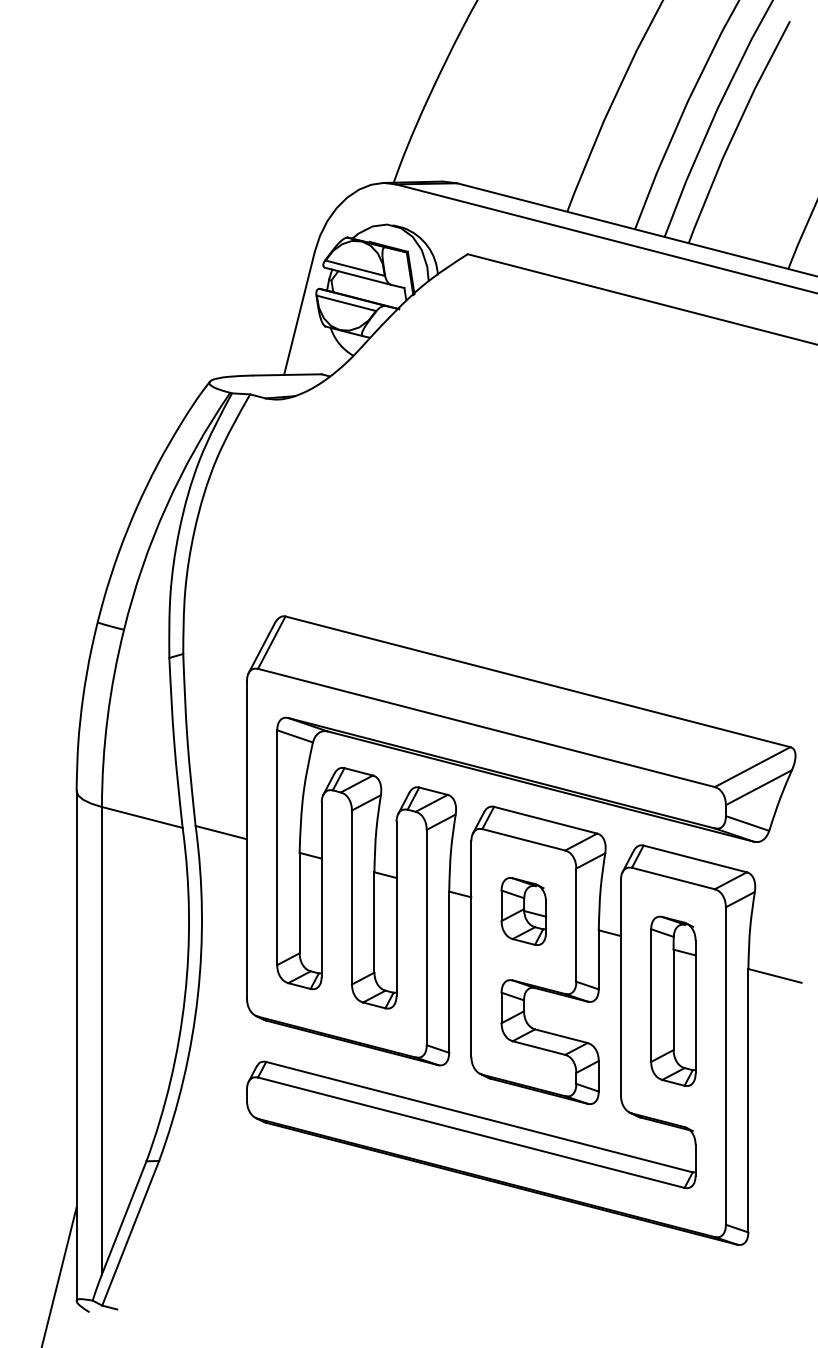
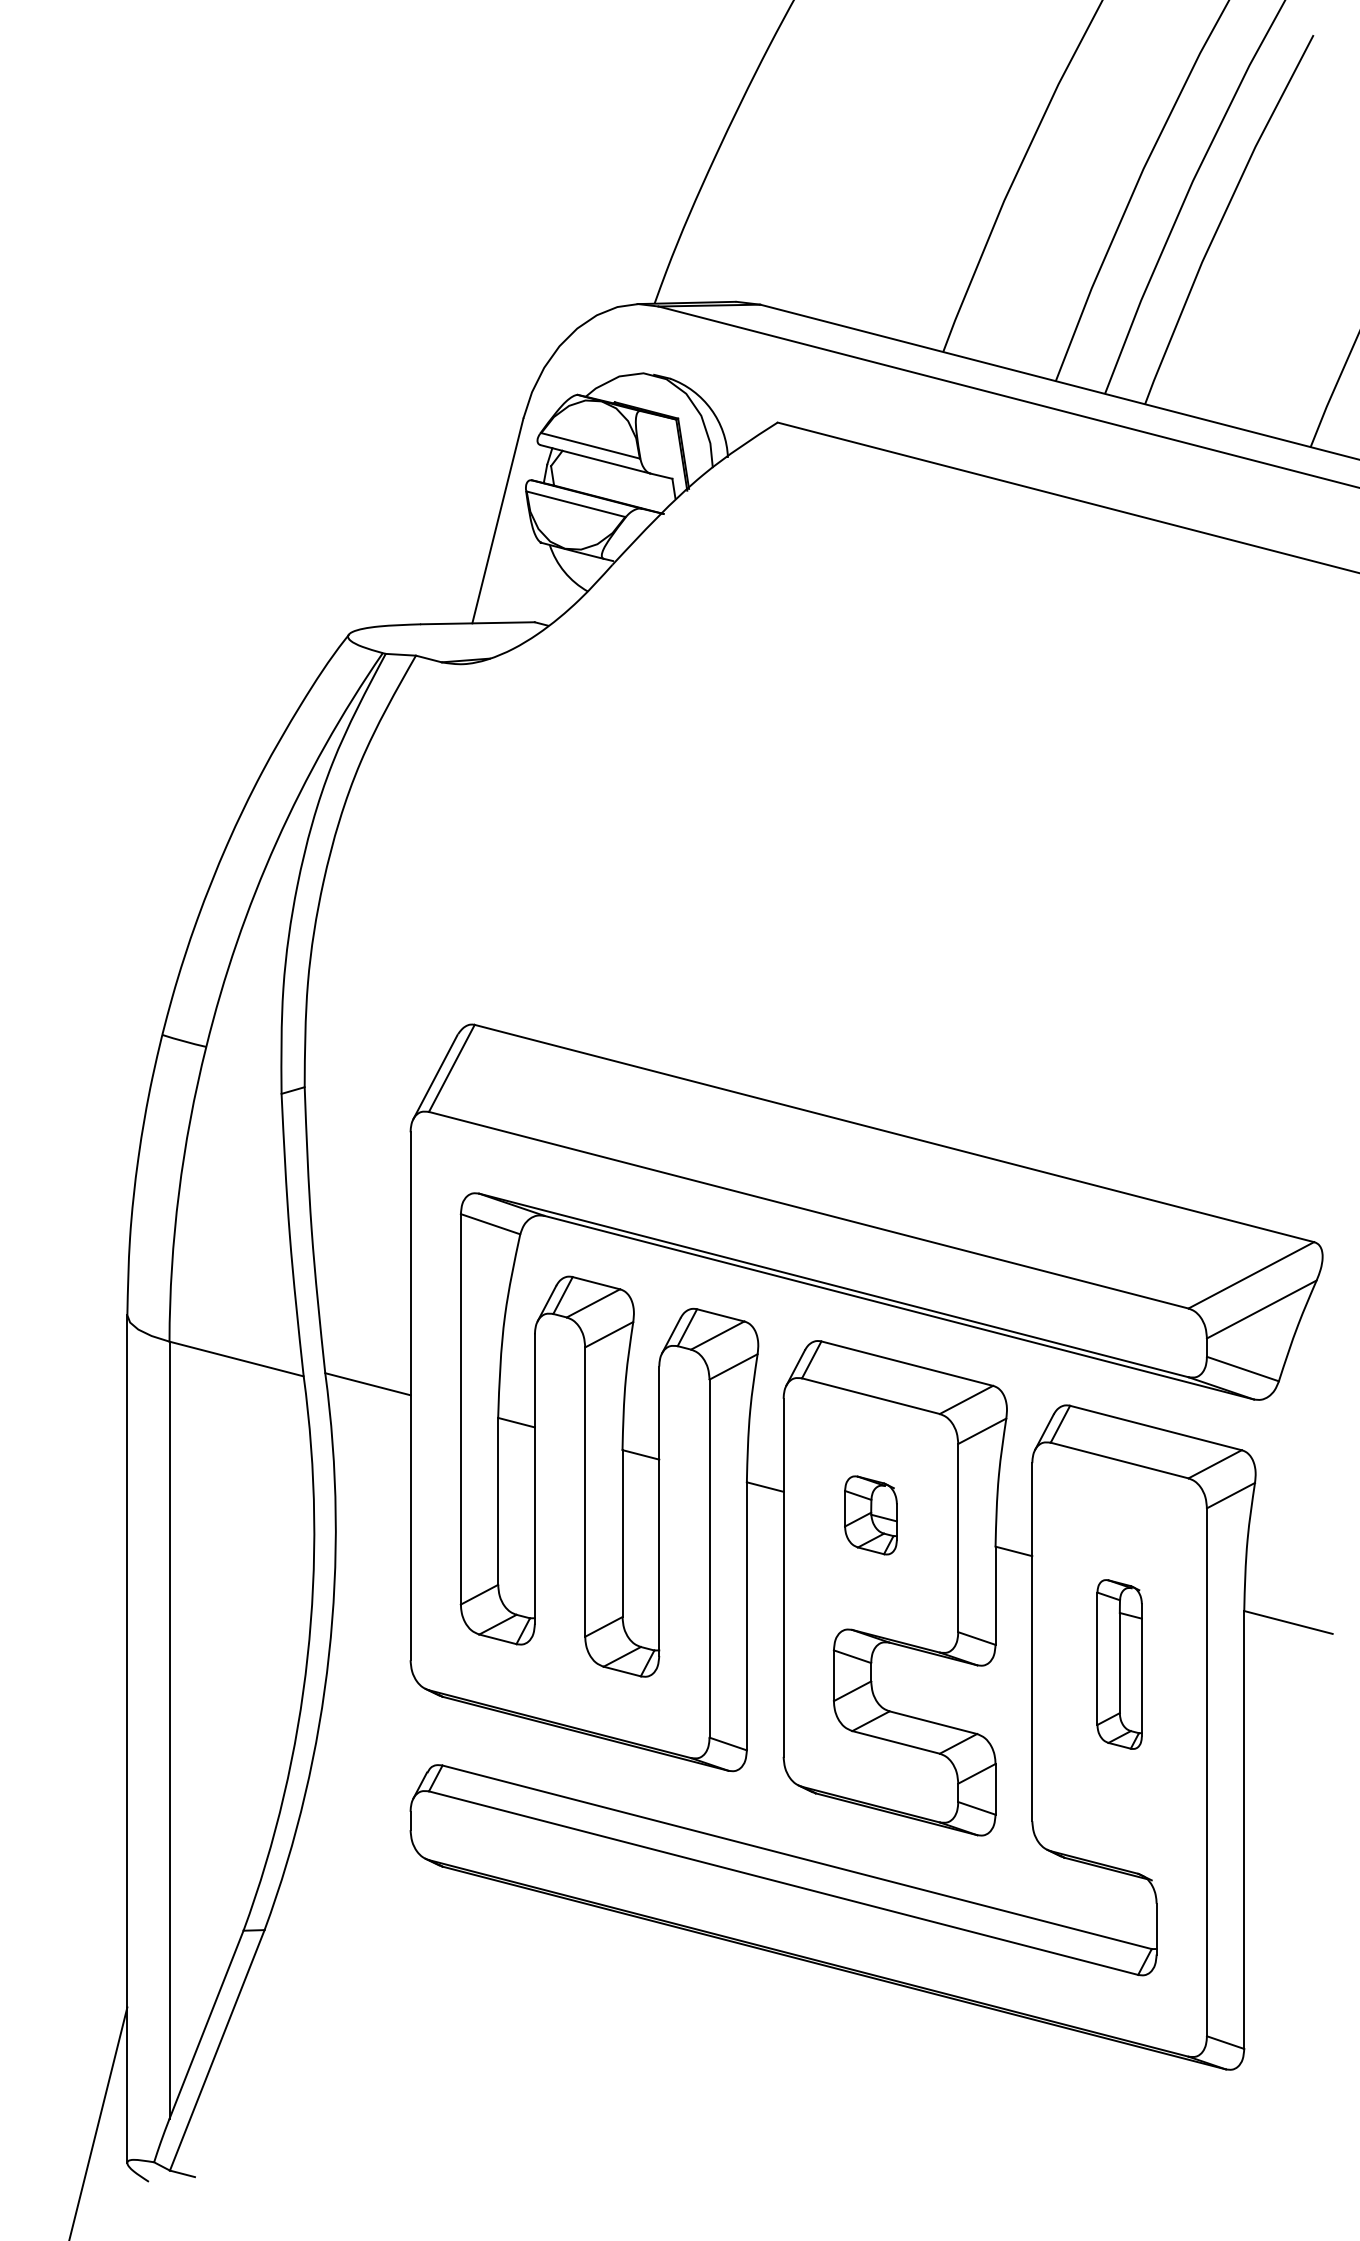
part: (523, 911) -> (870, 1515), size x0.7
part: (673, 1000) -> (1119, 1663), size x0.6

